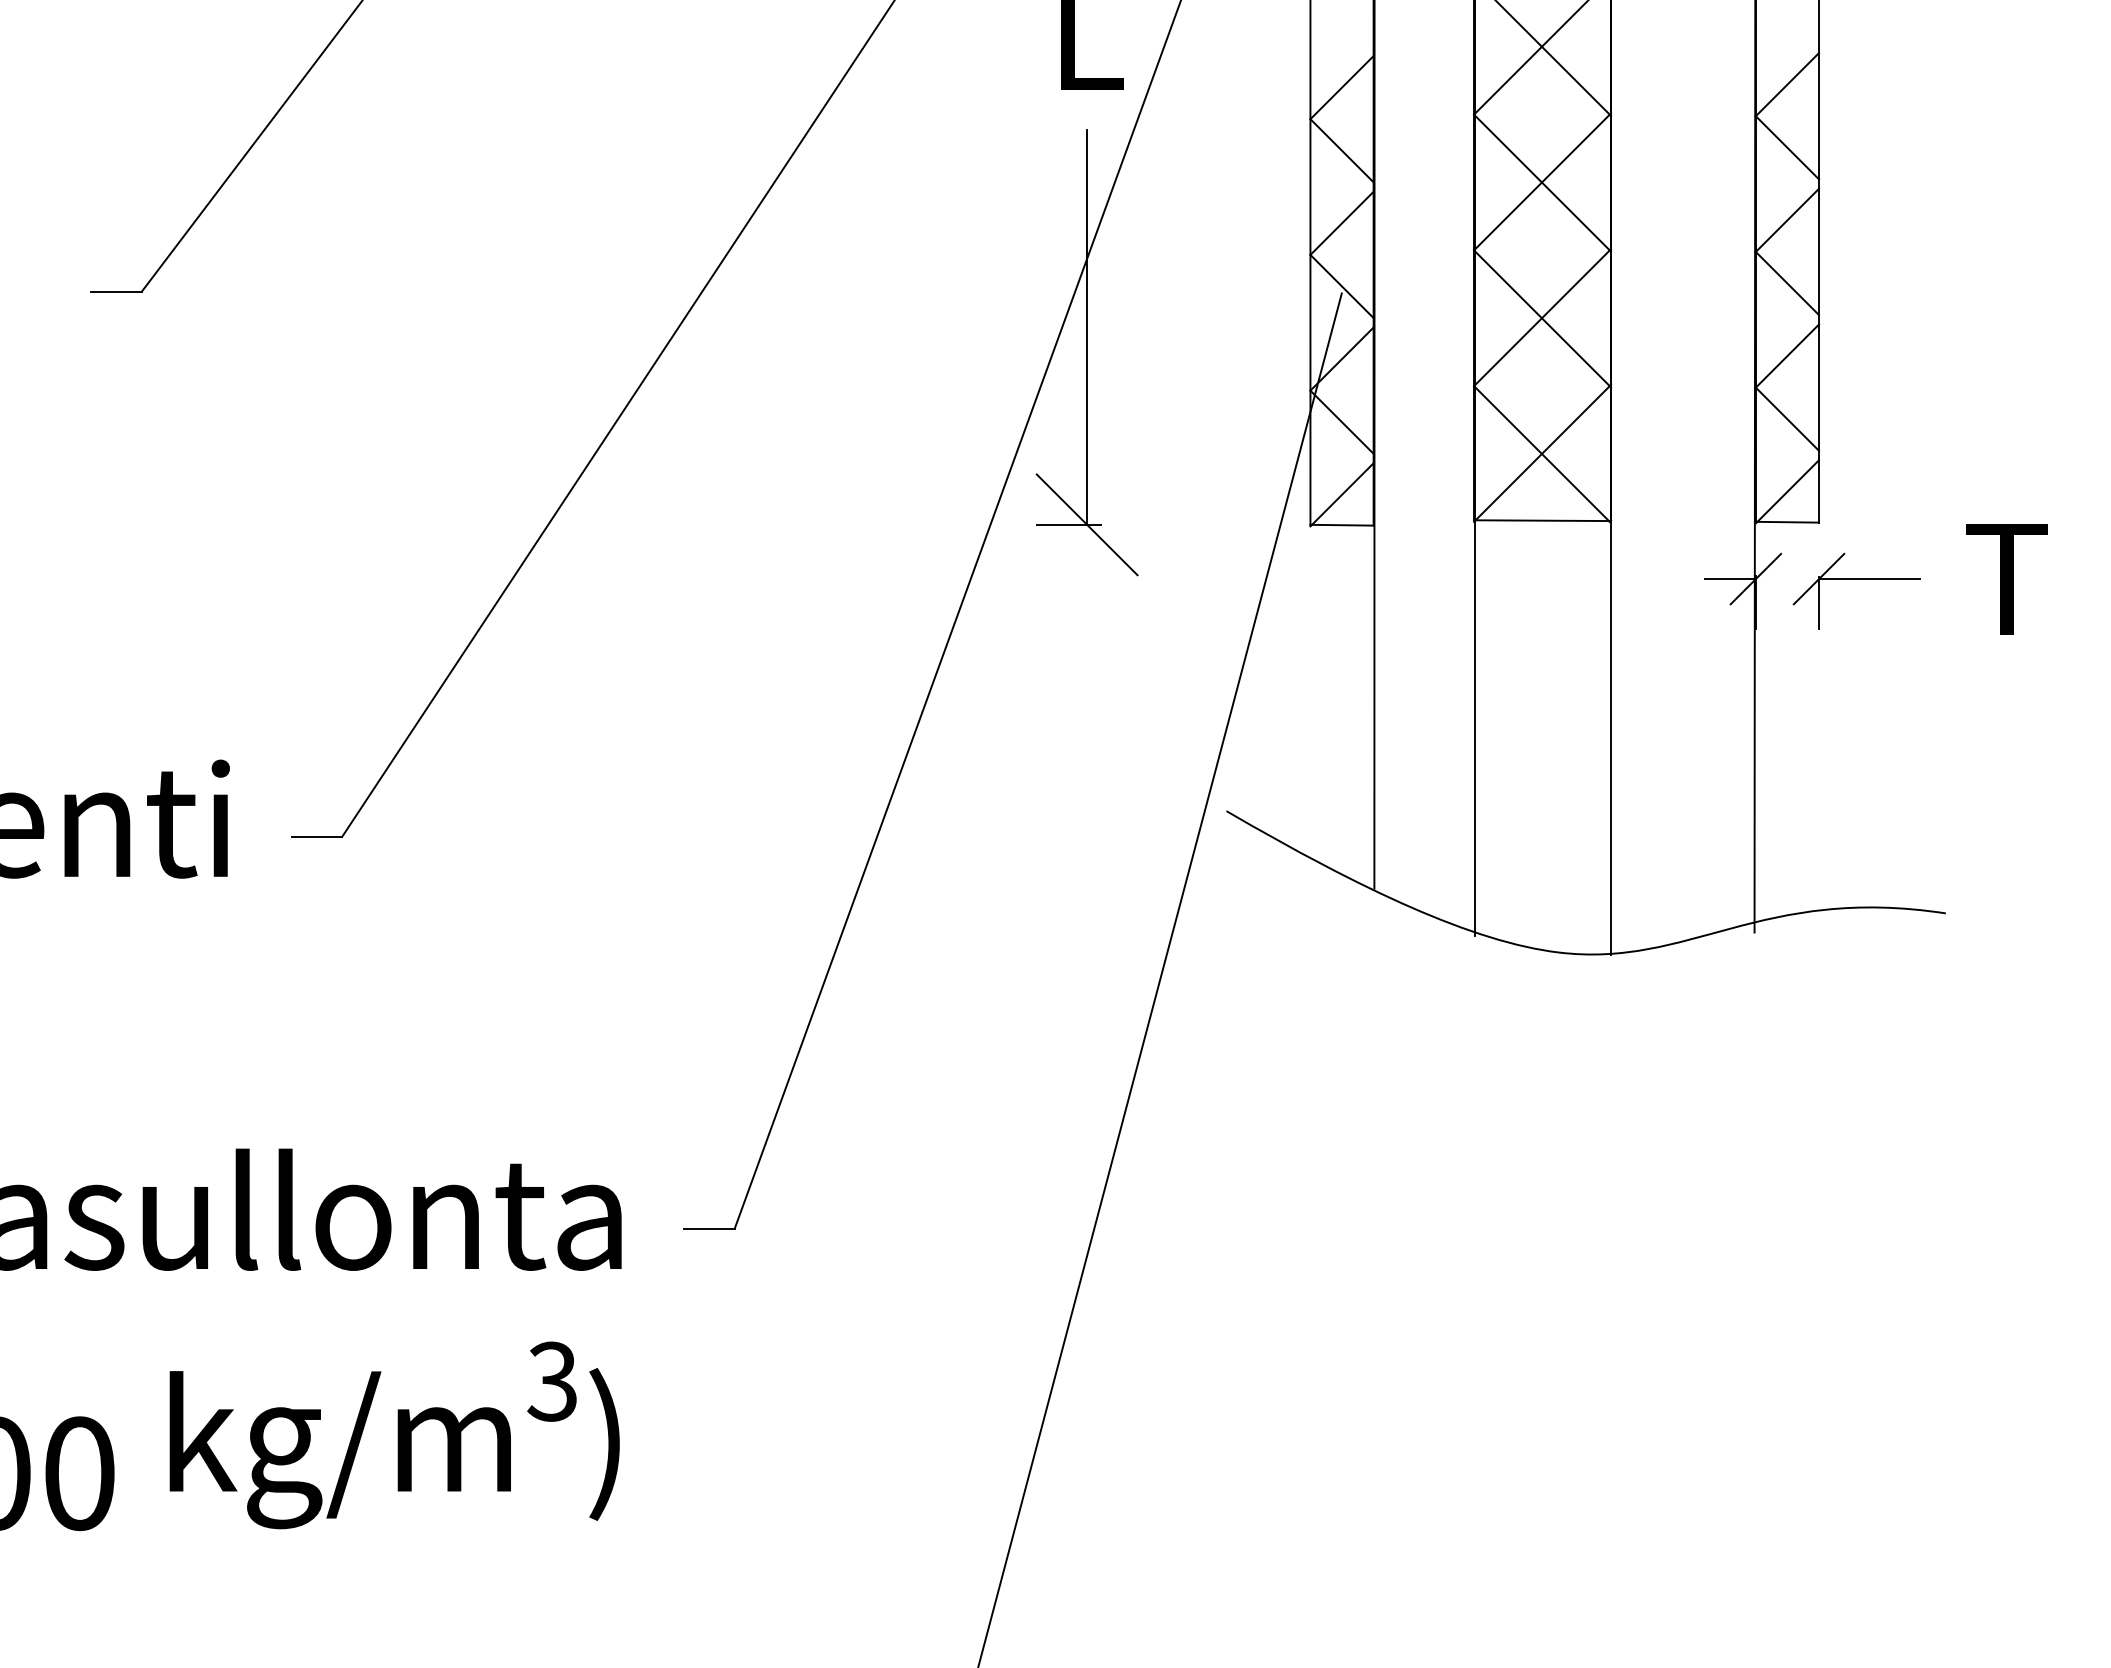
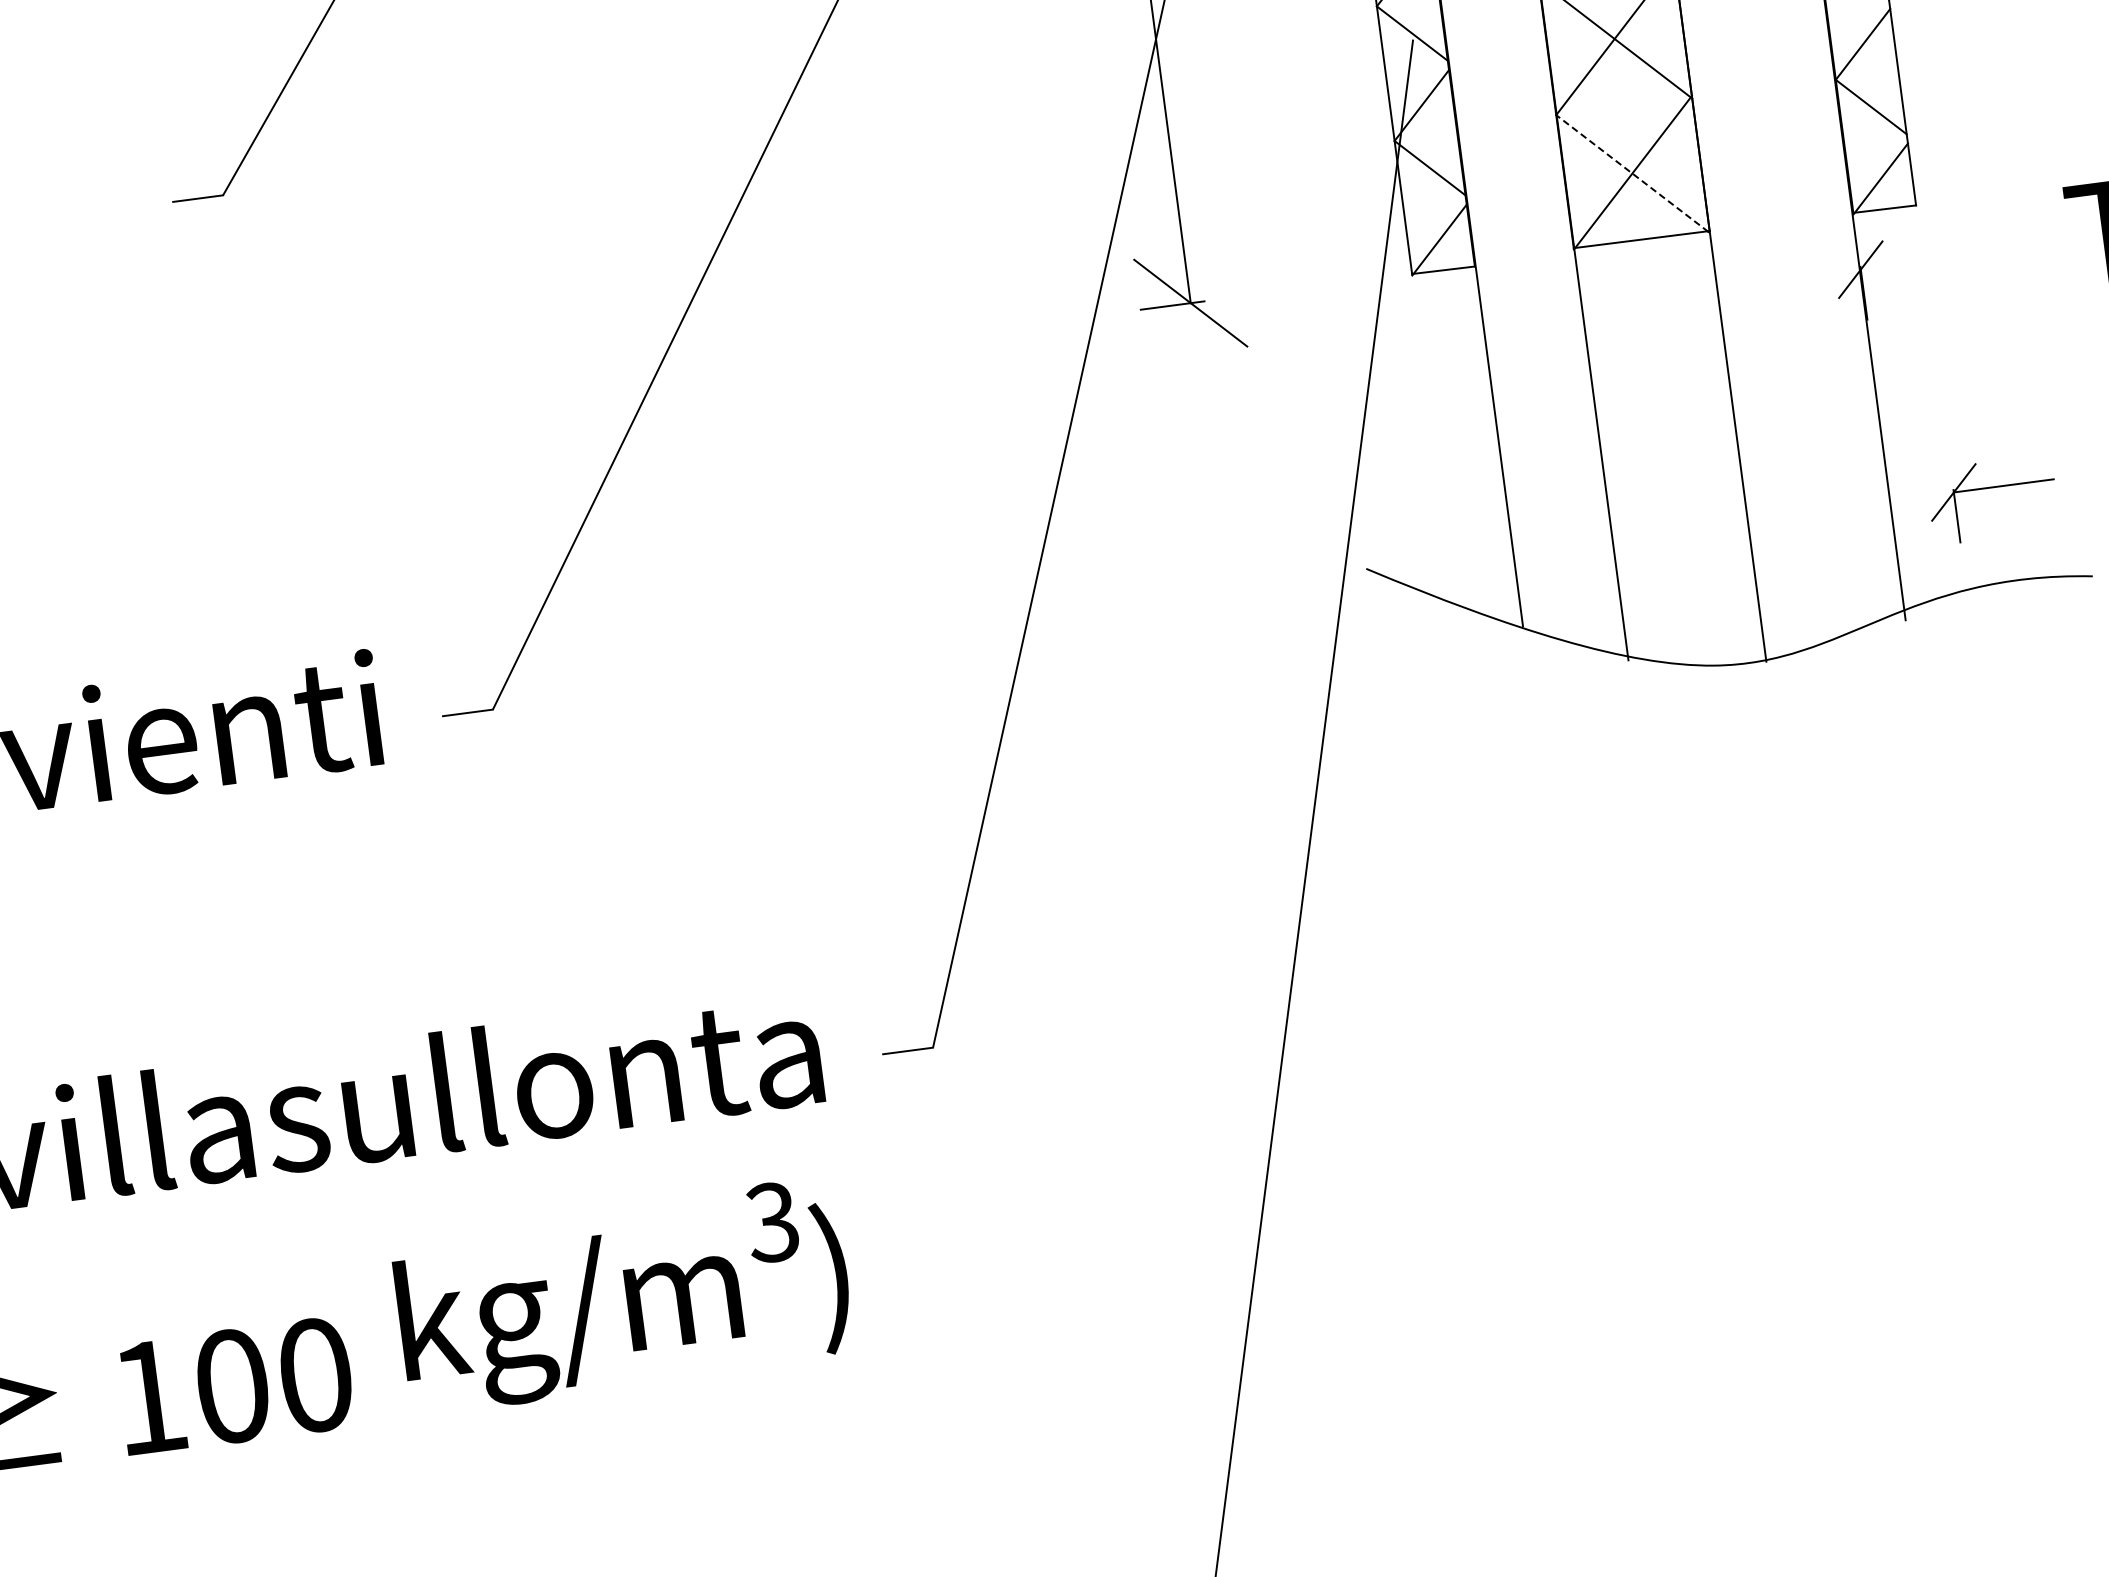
line: (1541, 453) -> (1631, 173), solid -> dashed
line: (1730, 579) -> (1835, 273), removed
part: (1856, 579) -> (1991, 487), moved

